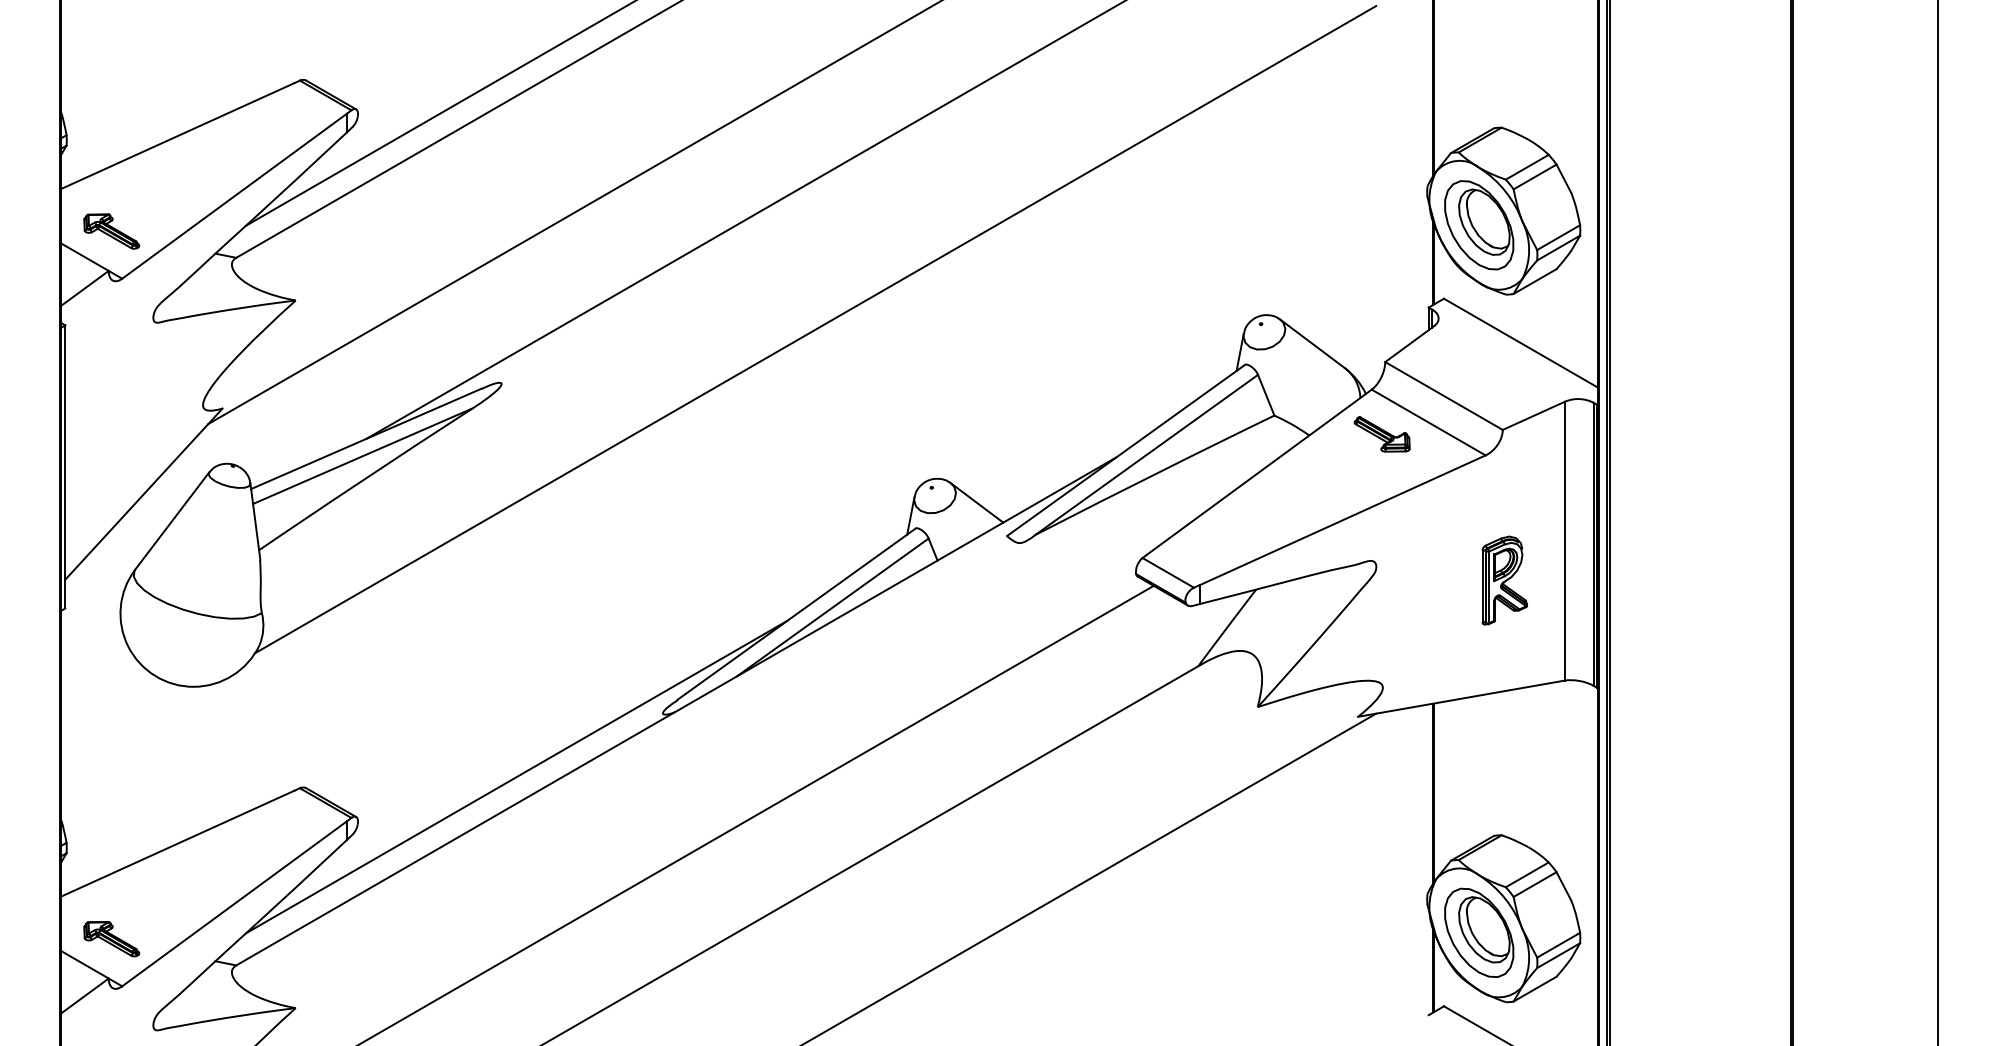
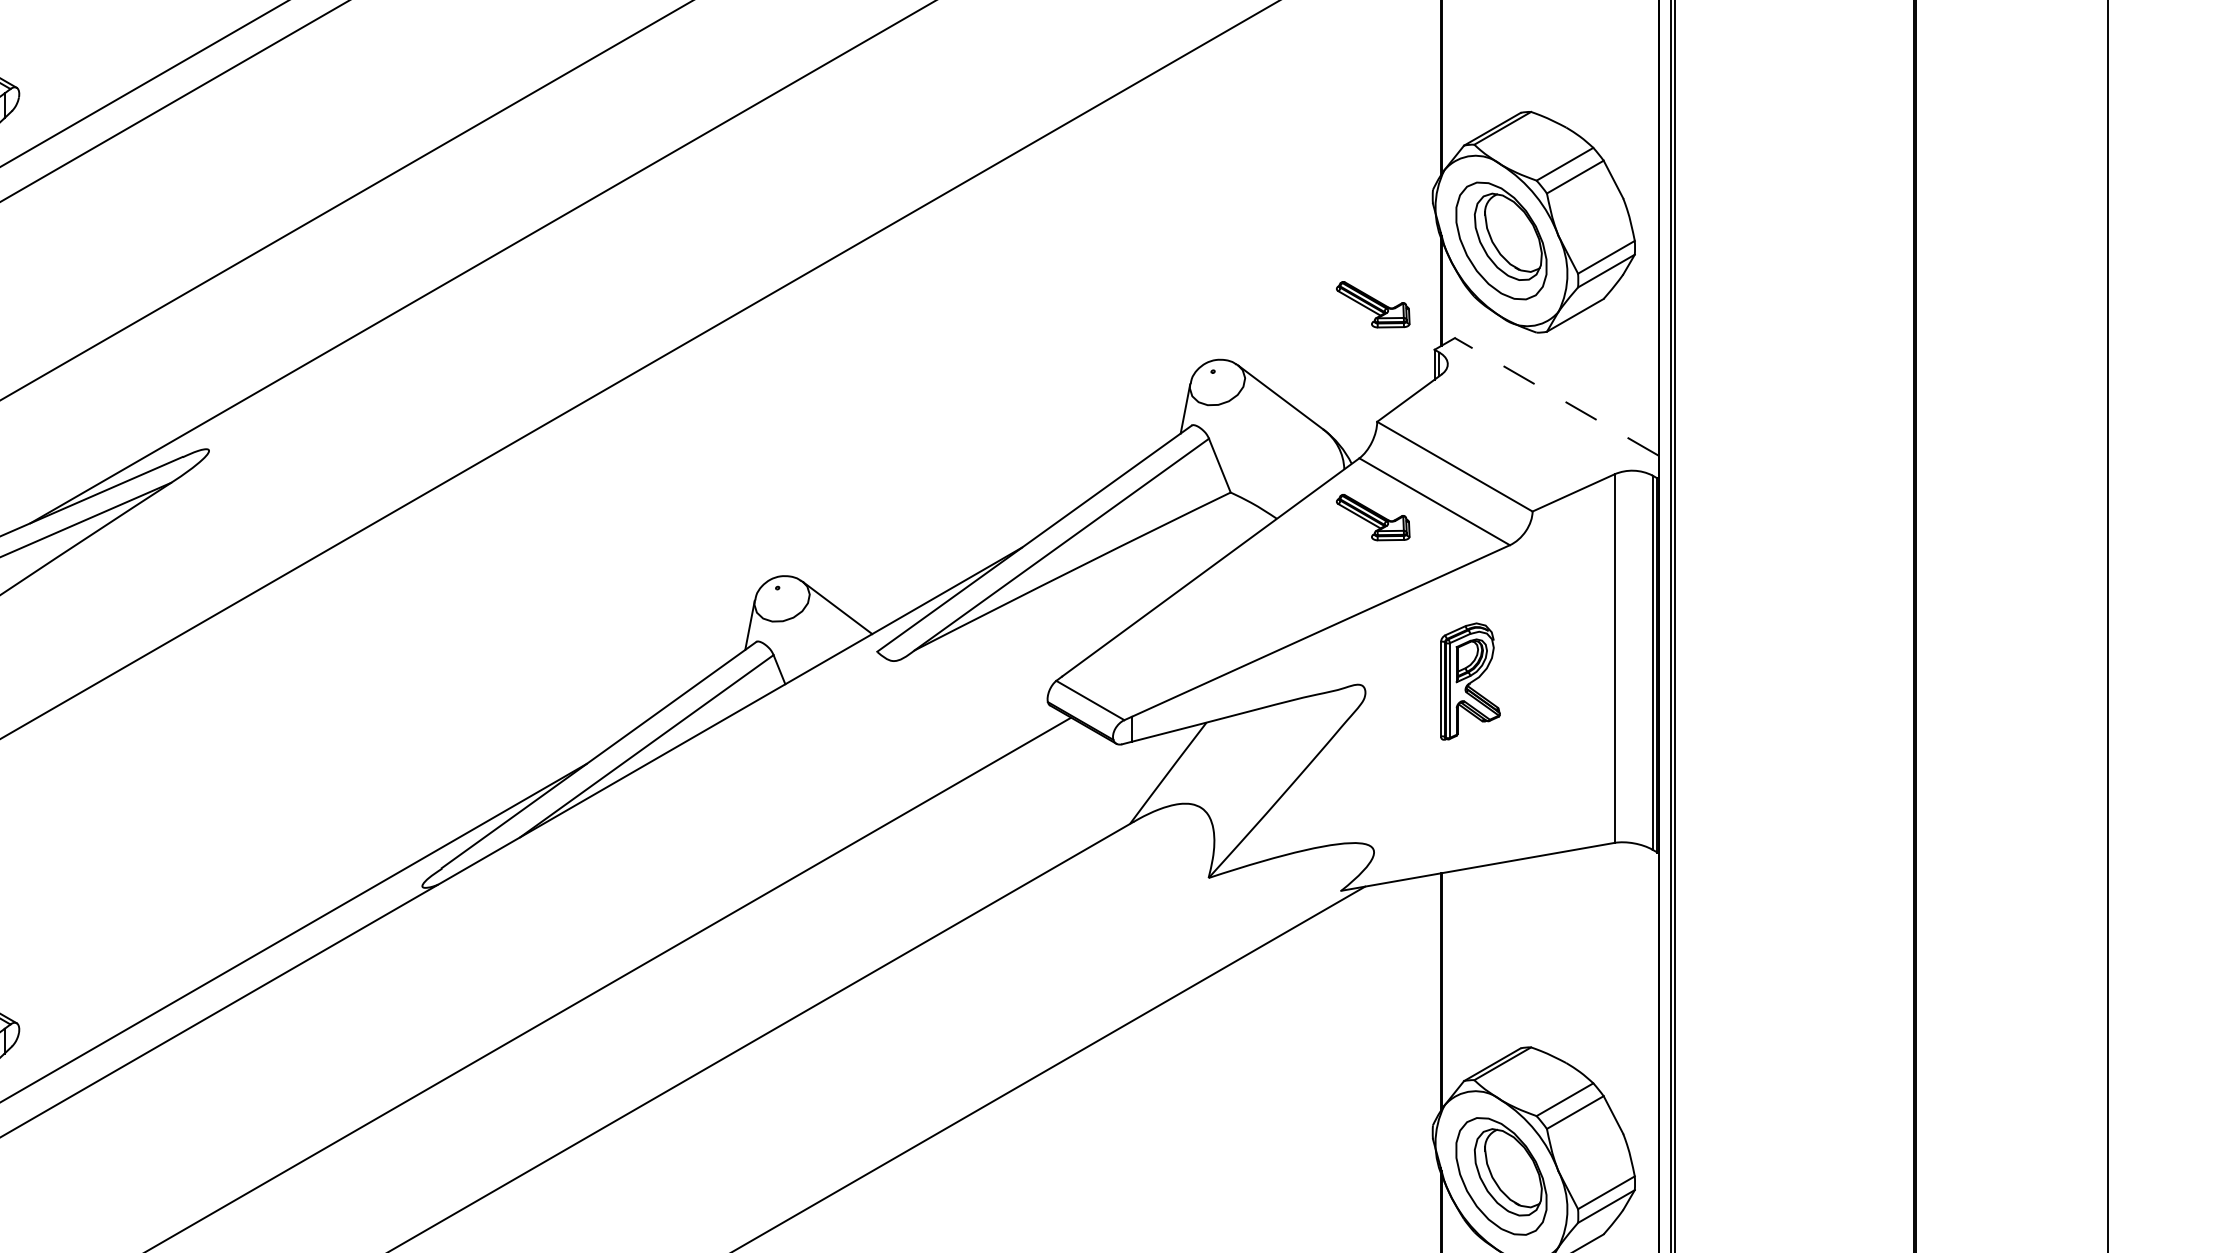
part: (1381, 273) -> (1372, 304), added
line: (1521, 343) -> (1557, 397), solid -> dashed
part: (1504, 580) -> (1470, 681), moved

